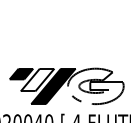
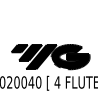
fill: (37, 79) -> (30, 52), added
fill: (95, 85) -> (70, 56), added

